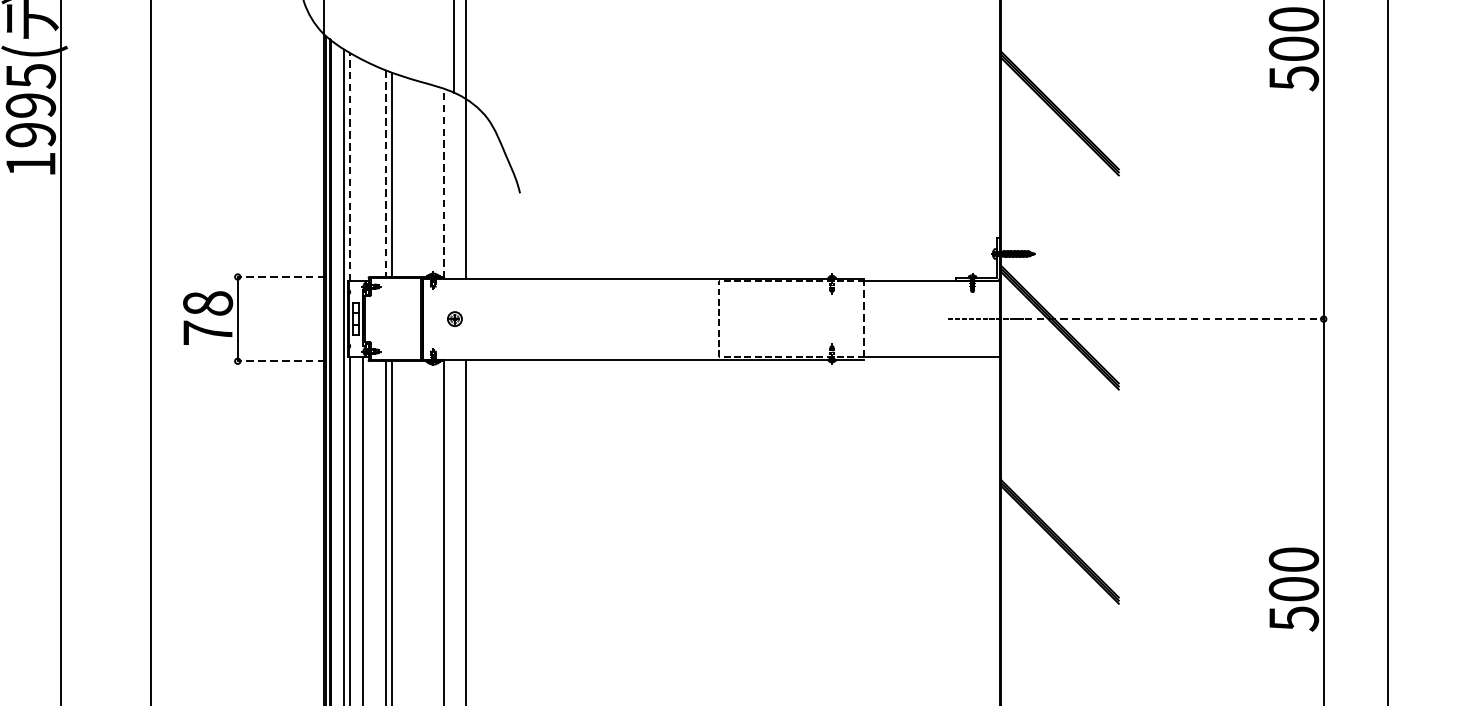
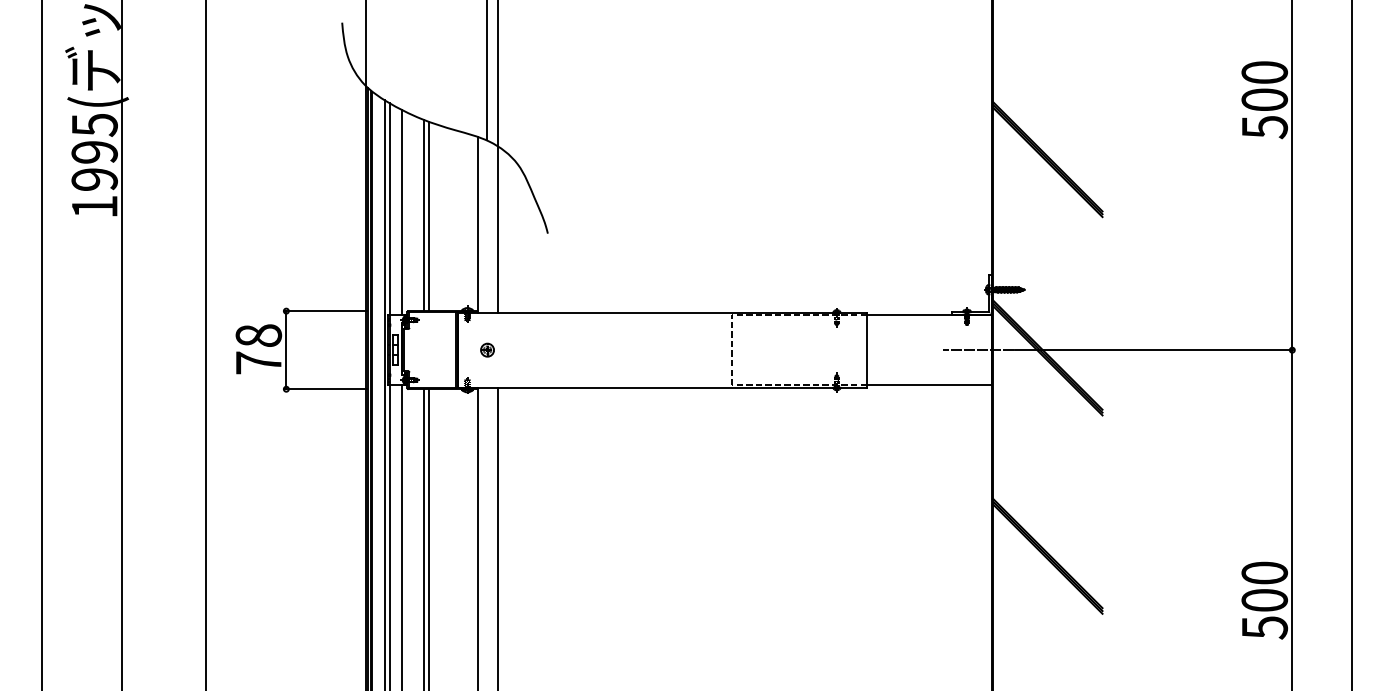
line: (349, 167) -> (389, 209), dashed -> solid
line: (363, 170) -> (402, 212), added
line: (385, 173) -> (423, 215), dashed -> solid
line: (444, 183) -> (477, 224), dashed -> solid
line: (280, 277) -> (325, 311), dashed -> solid
line: (864, 319) -> (866, 350), dashed -> solid
line: (1174, 319) -> (1154, 350), dashed -> solid
line: (280, 361) -> (325, 389), dashed -> solid

